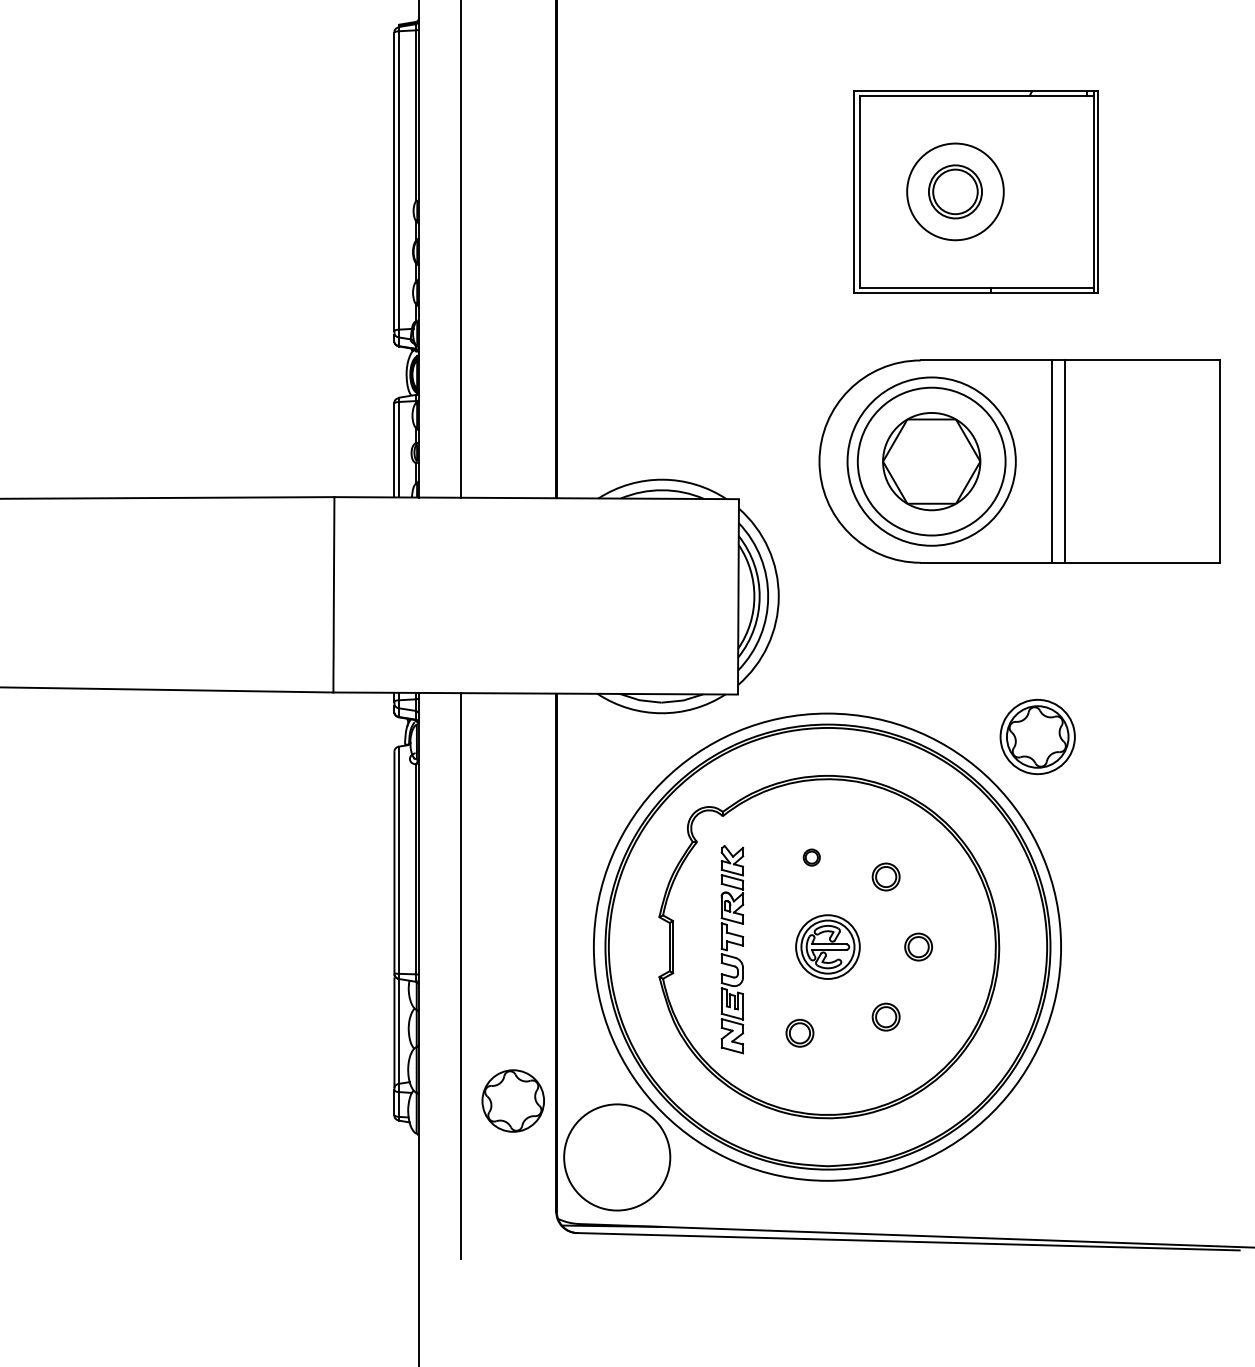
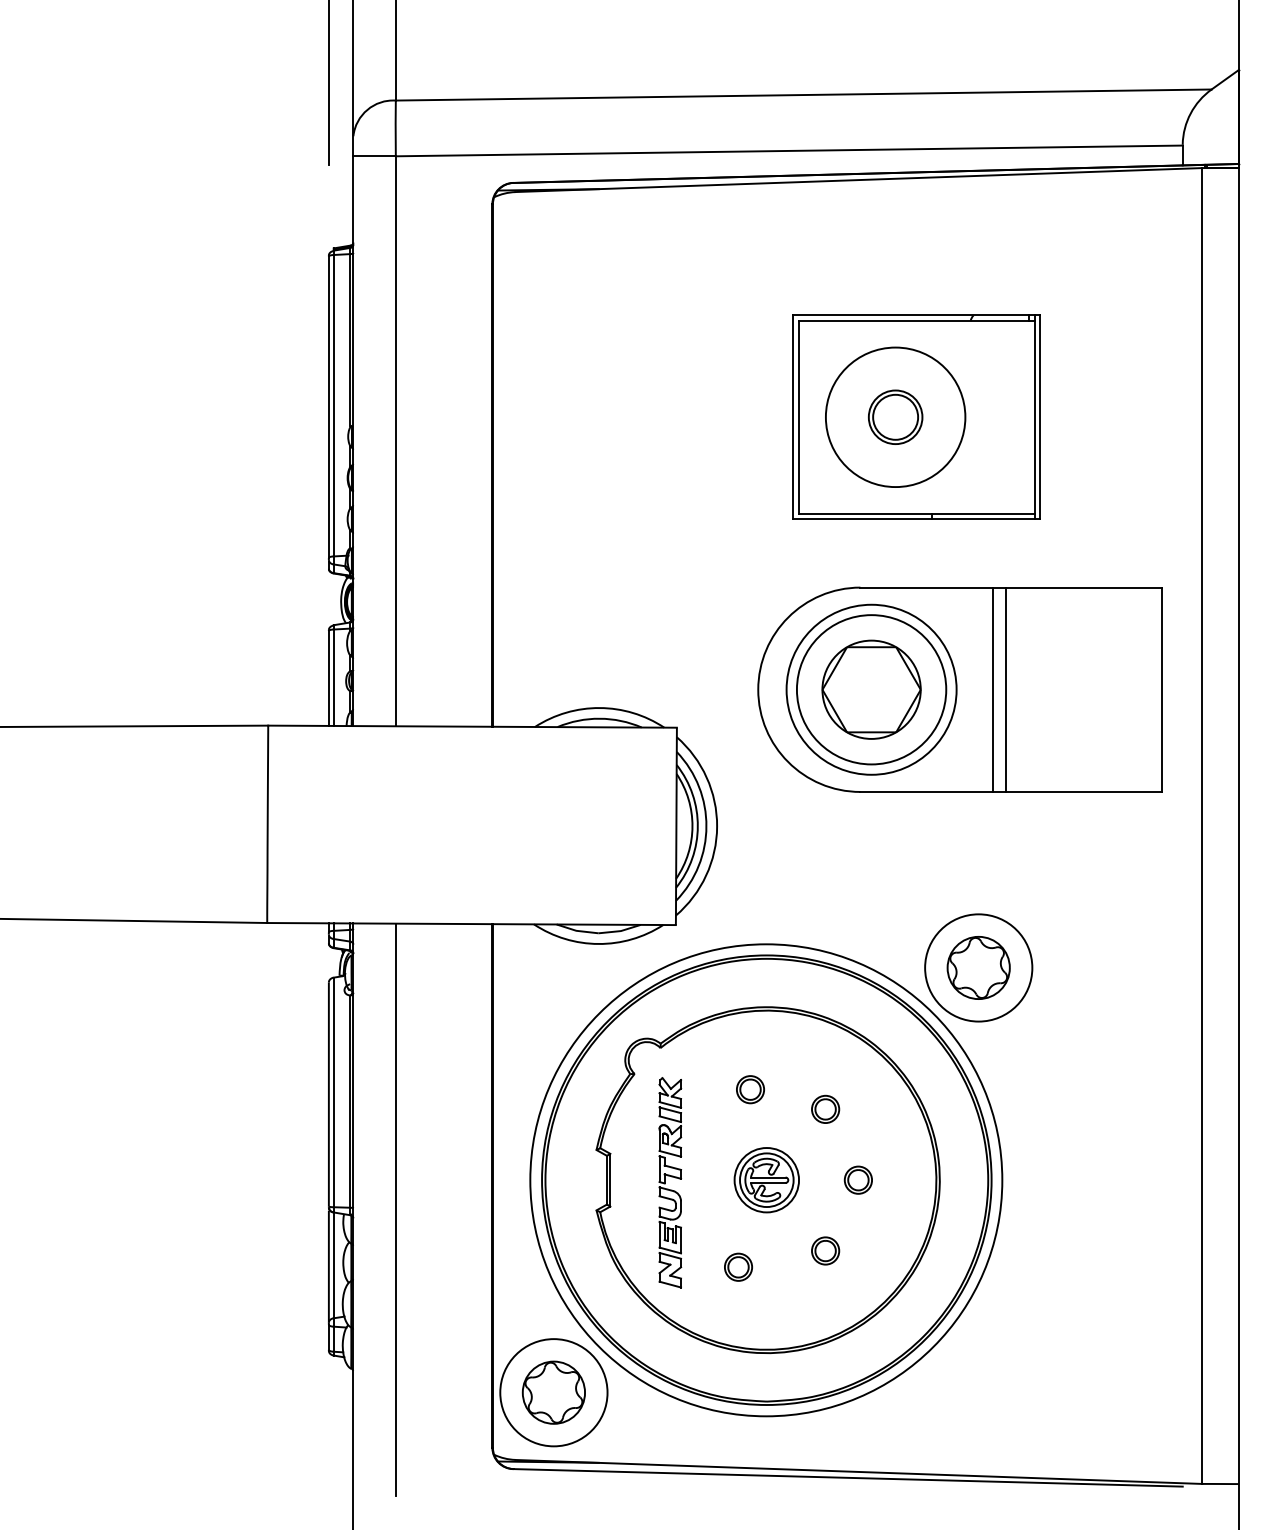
circle: (955, 192) -> (895, 417), size x1.43
circle: (1037, 736) -> (978, 967), size x1.43
part: (811, 857) -> (750, 1089), size x1.67
part: (512, 1100) -> (553, 1392), moved

